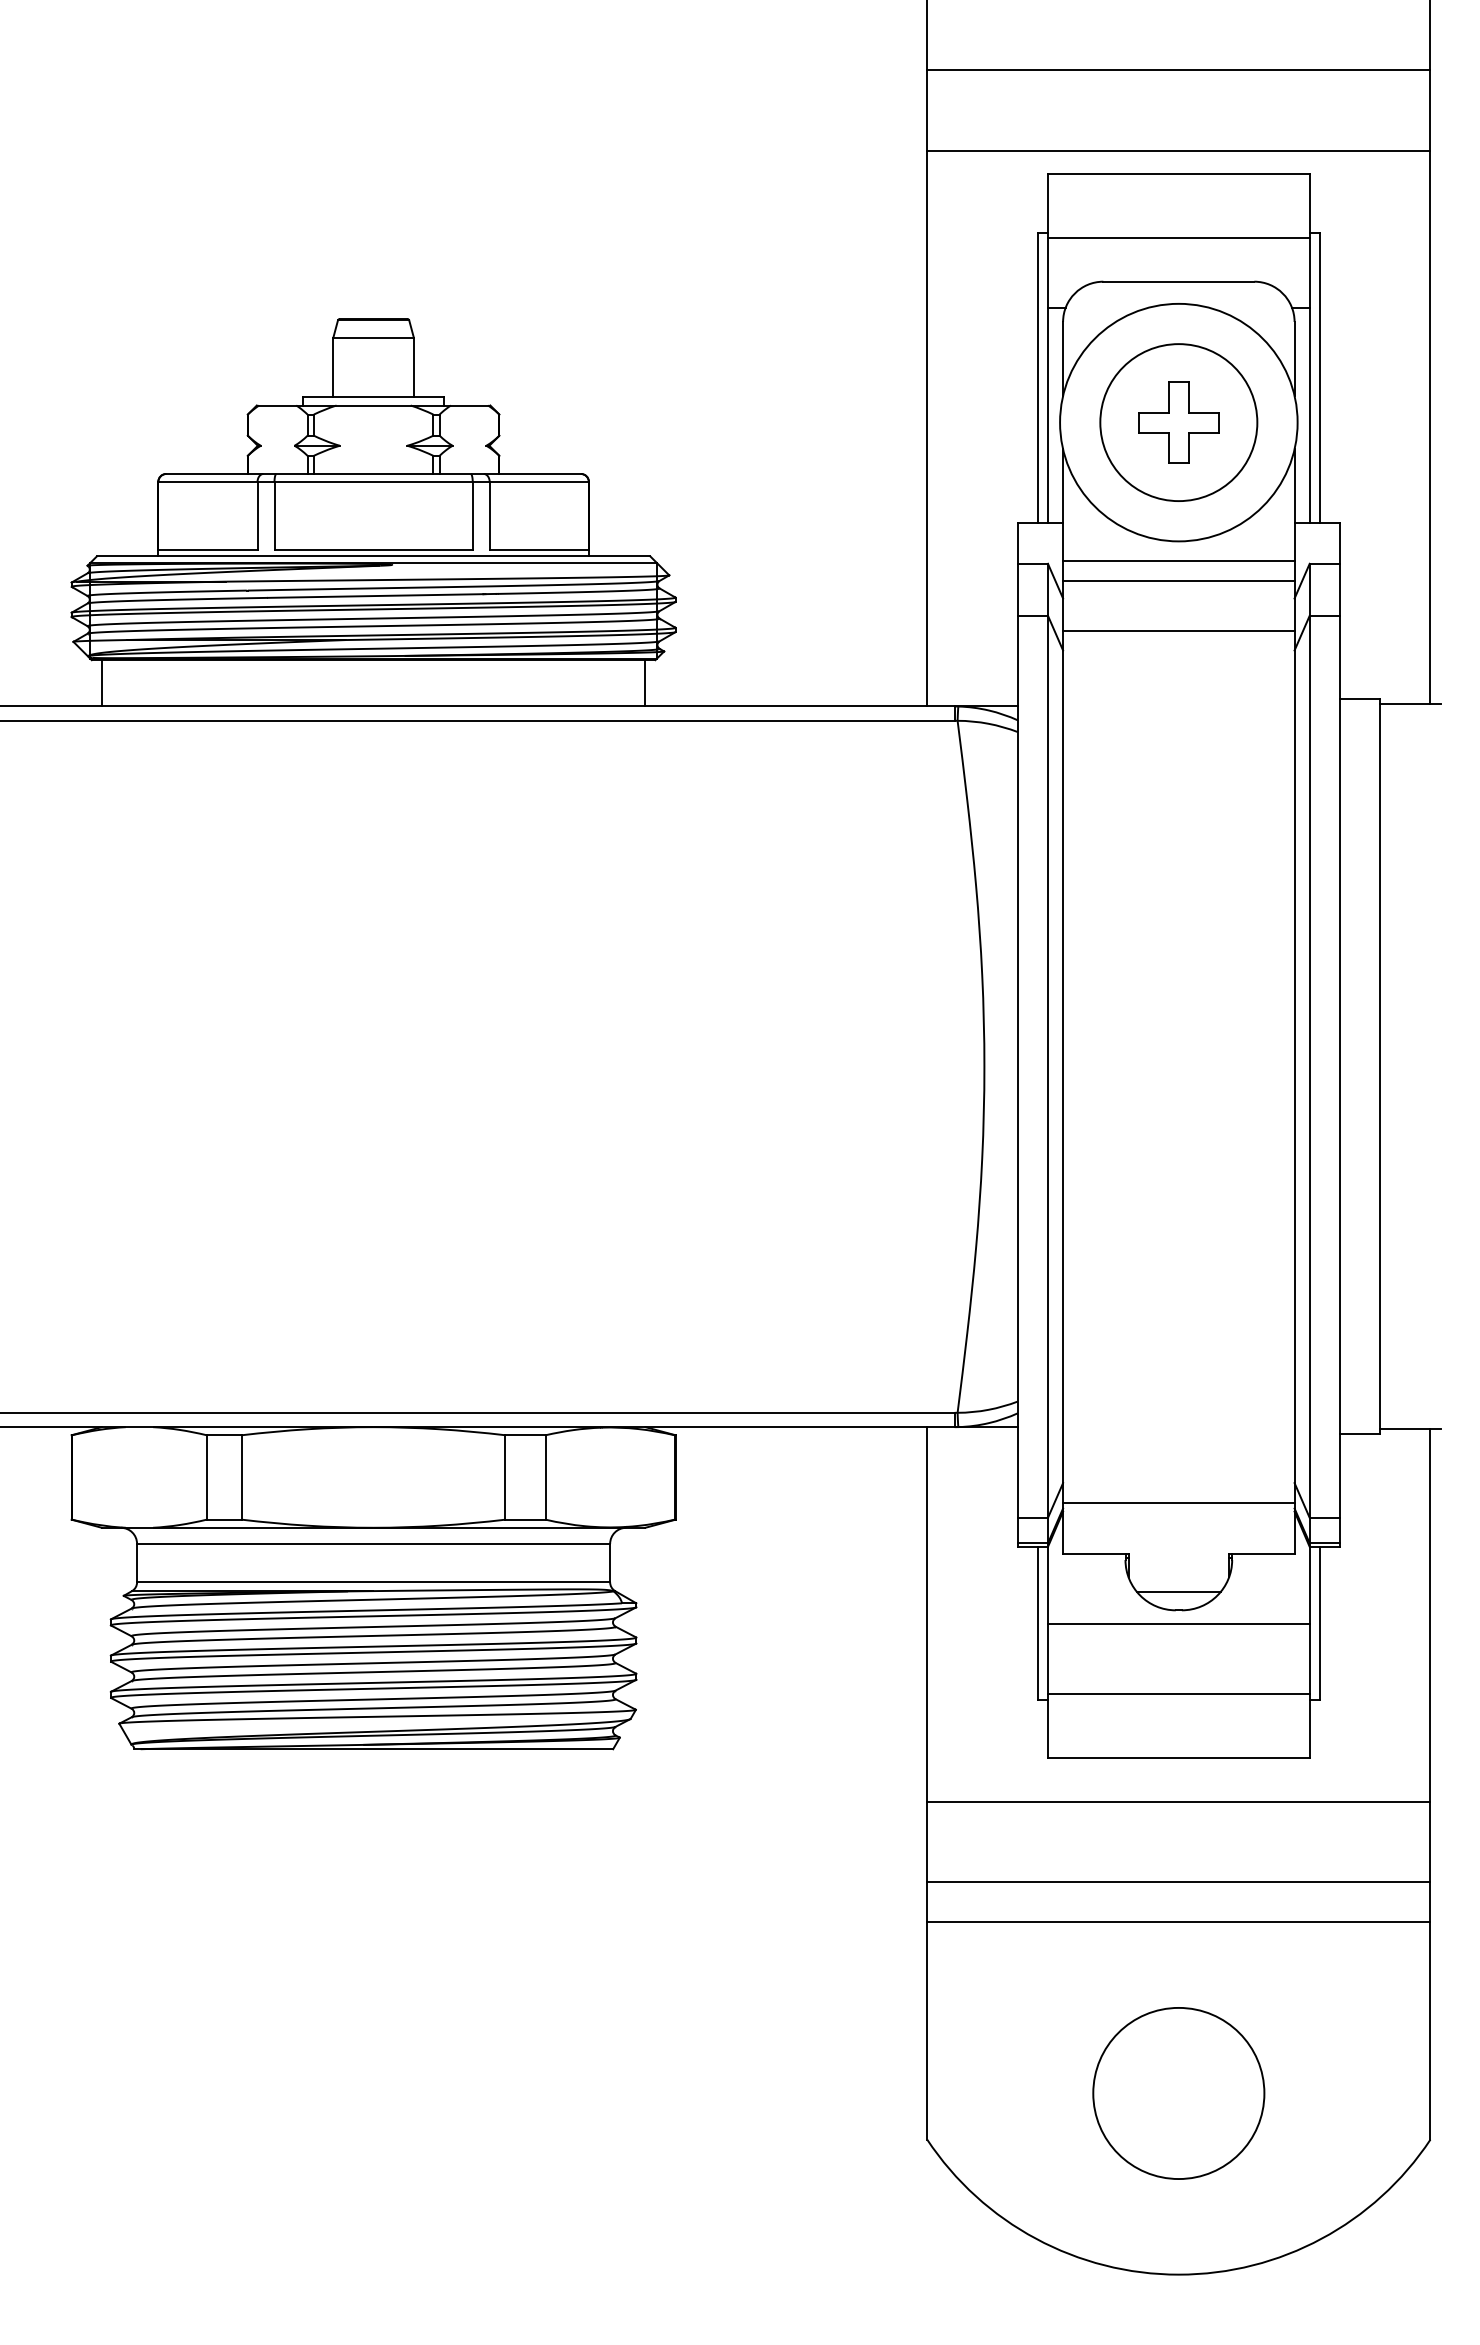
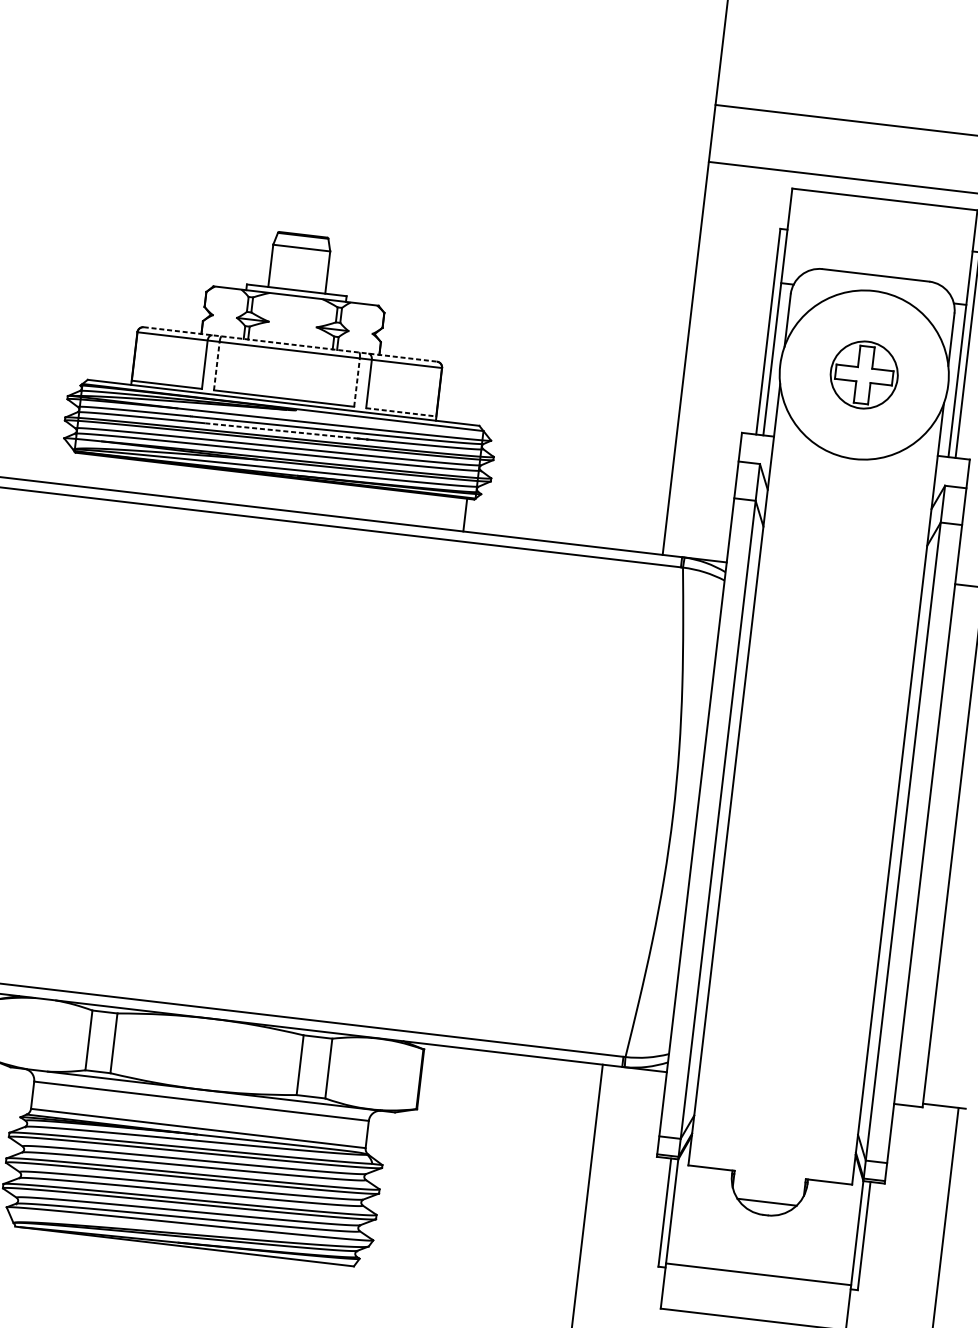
line: (1178, 238) -> (879, 244), removed
circle: (1178, 422) -> (864, 374), size x0.6
line: (374, 473) -> (291, 344), solid -> dashed
line: (274, 515) -> (216, 365), solid -> dashed
line: (472, 515) -> (356, 382), solid -> dashed
line: (539, 550) -> (401, 412), solid -> dashed
line: (1178, 561) -> (852, 473), removed
line: (1178, 580) -> (850, 486), removed
line: (375, 596) -> (281, 431), solid -> dashed
line: (1178, 630) -> (846, 522), removed
line: (101, 683) -> (80, 470), removed
line: (1178, 1502) -> (774, 1138), removed
line: (1178, 1624) -> (764, 1225), removed

